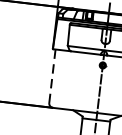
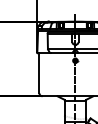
line: (52, 76) -> (39, 73), dashed -> solid

